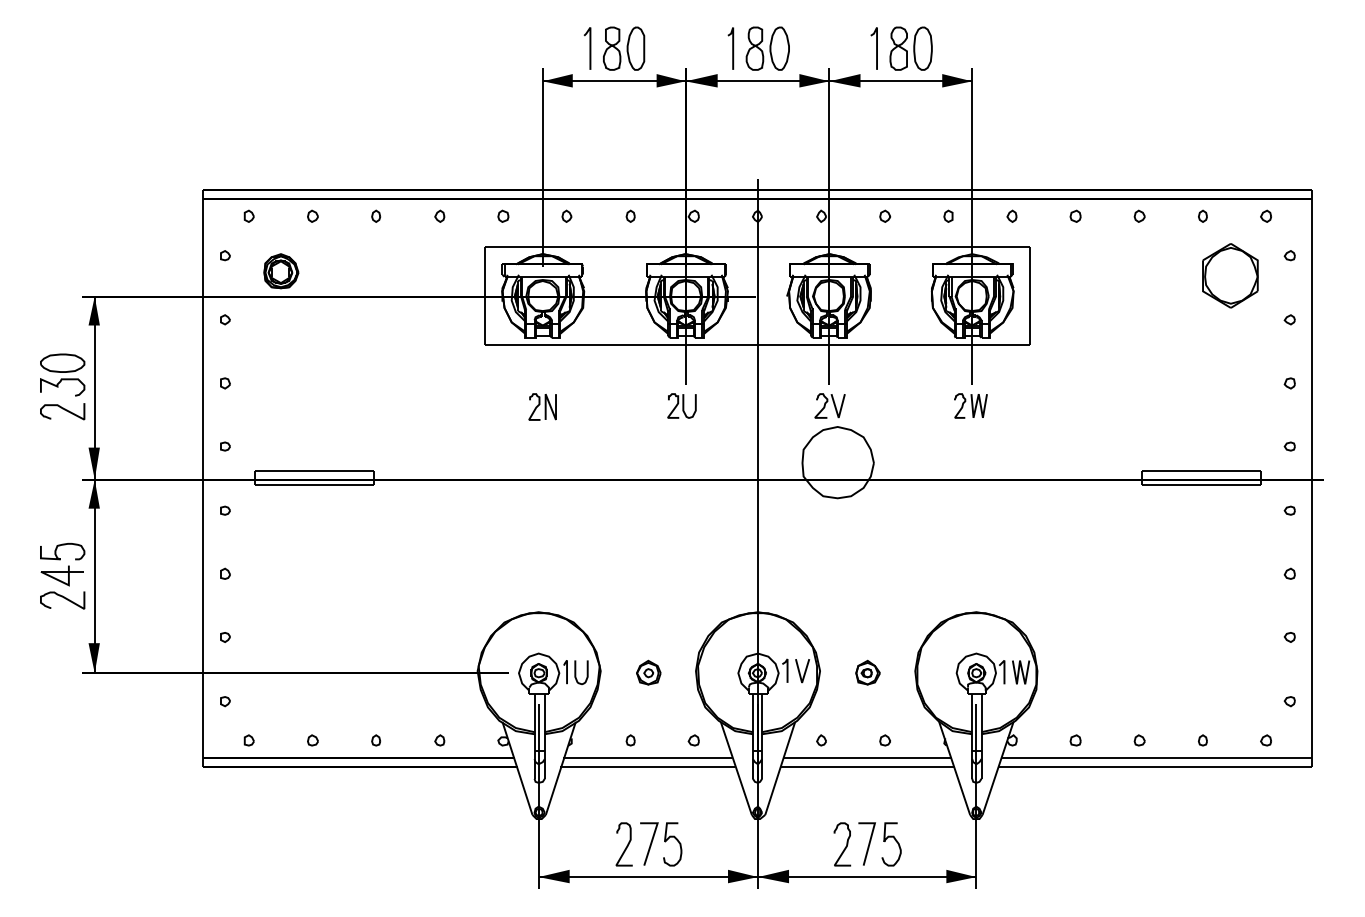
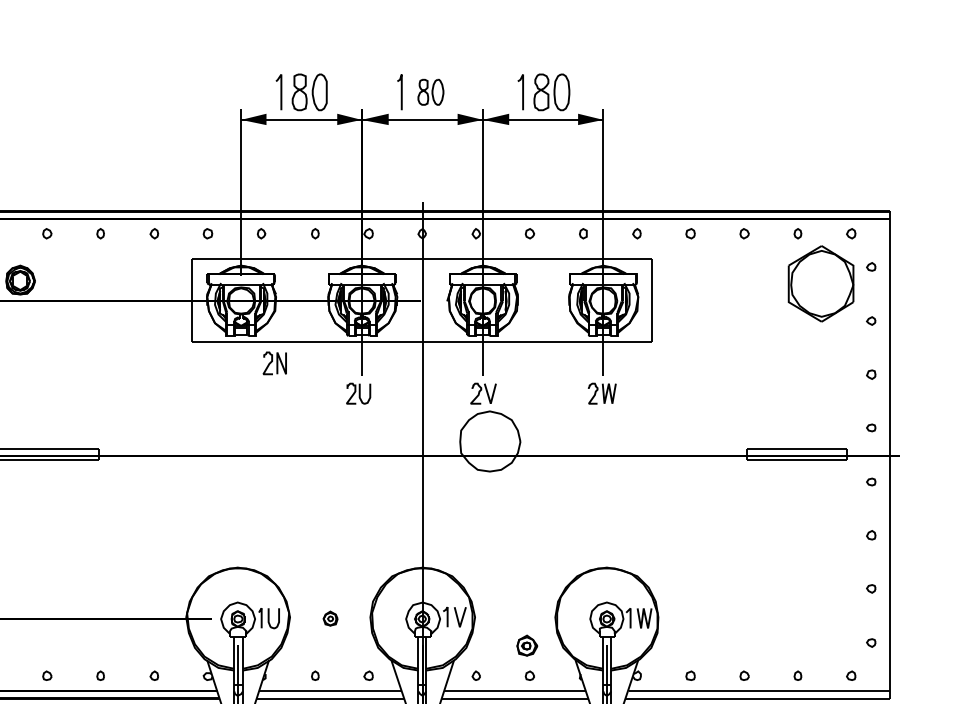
part: (767, 48) -> (430, 92), size x0.7
part: (1230, 275) -> (821, 283), size x1.4
part: (542, 406) -> (274, 362), moved
part: (648, 672) -> (330, 618), size x0.7
part: (867, 672) -> (526, 645), moved

